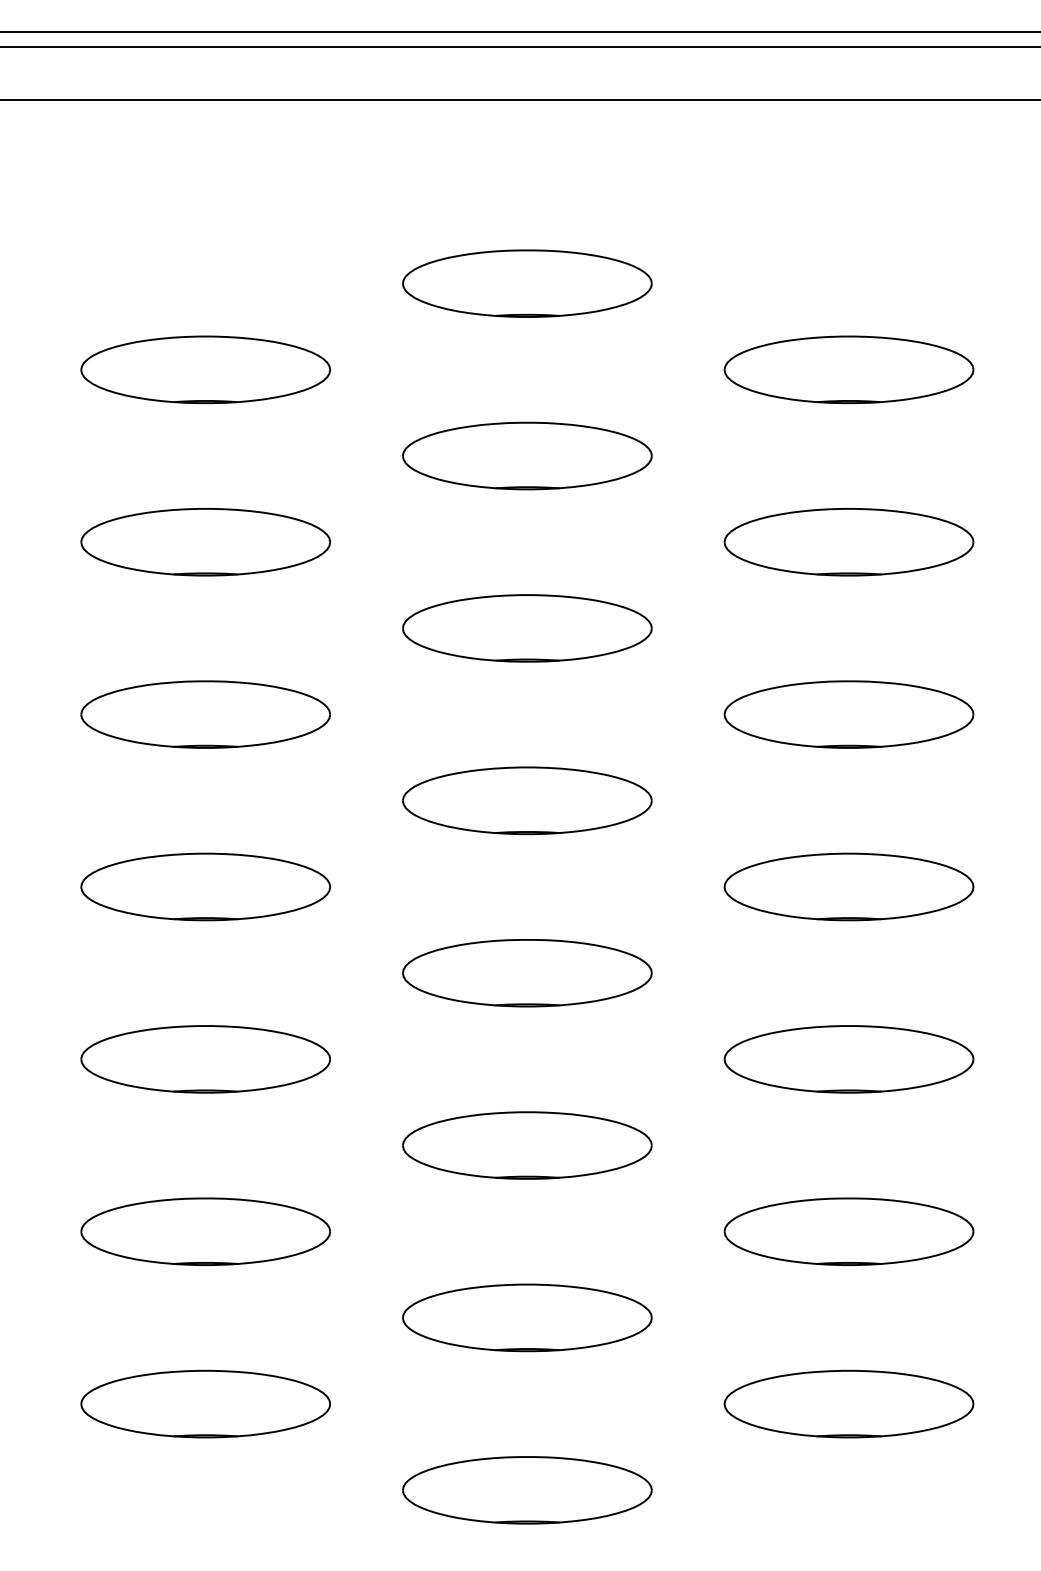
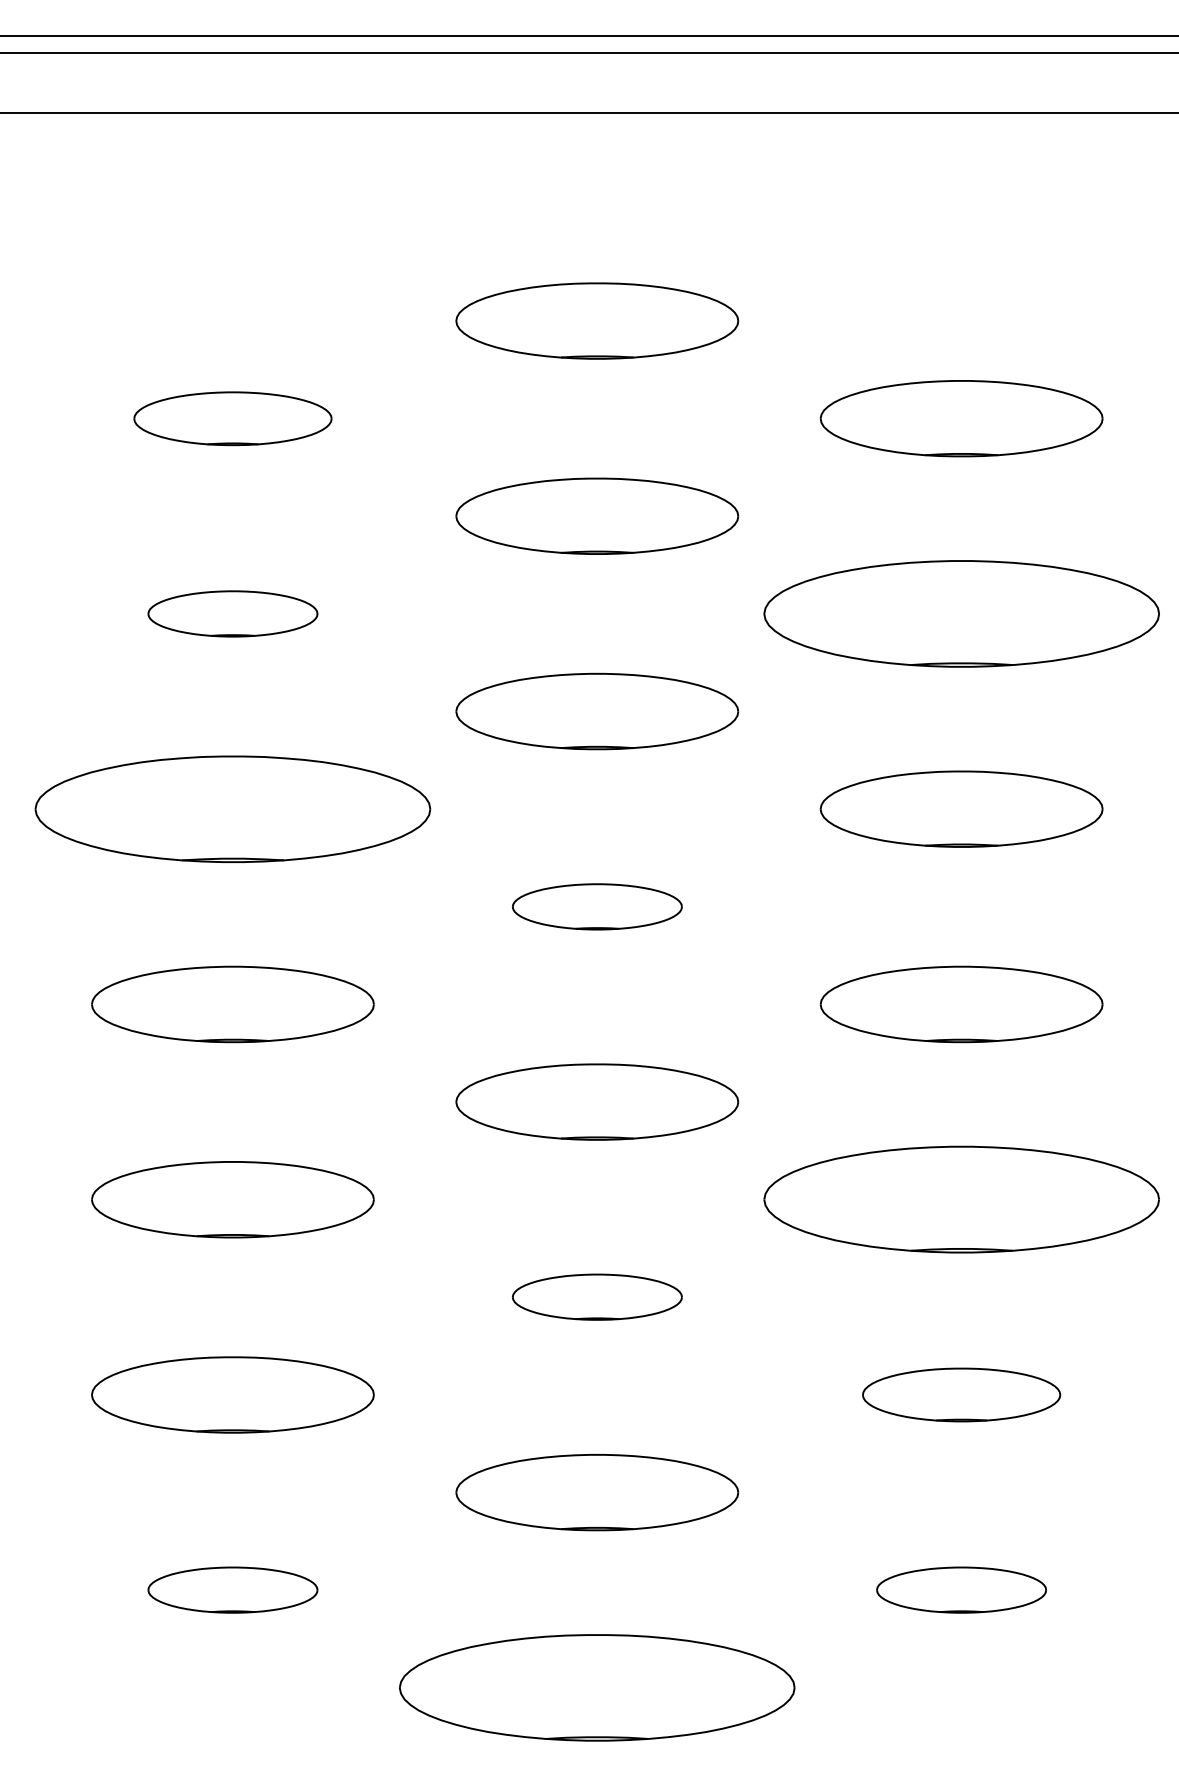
part: (205, 369) -> (232, 418), size x0.7
part: (205, 541) -> (232, 613), size x0.6
part: (848, 541) -> (961, 613), size x1.4
part: (205, 713) -> (232, 808), size x1.4
part: (527, 800) -> (597, 906), size x0.6
part: (848, 1059) -> (961, 1199), size x1.4
part: (527, 1144) -> (597, 1296), size x0.6
part: (848, 1231) -> (961, 1394), size x0.7
part: (205, 1403) -> (232, 1589), size x0.6
part: (848, 1403) -> (961, 1589), size x0.6
part: (527, 1489) -> (597, 1687), size x1.4

